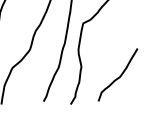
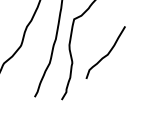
curve: (119, 76) -> (107, 54), moved

